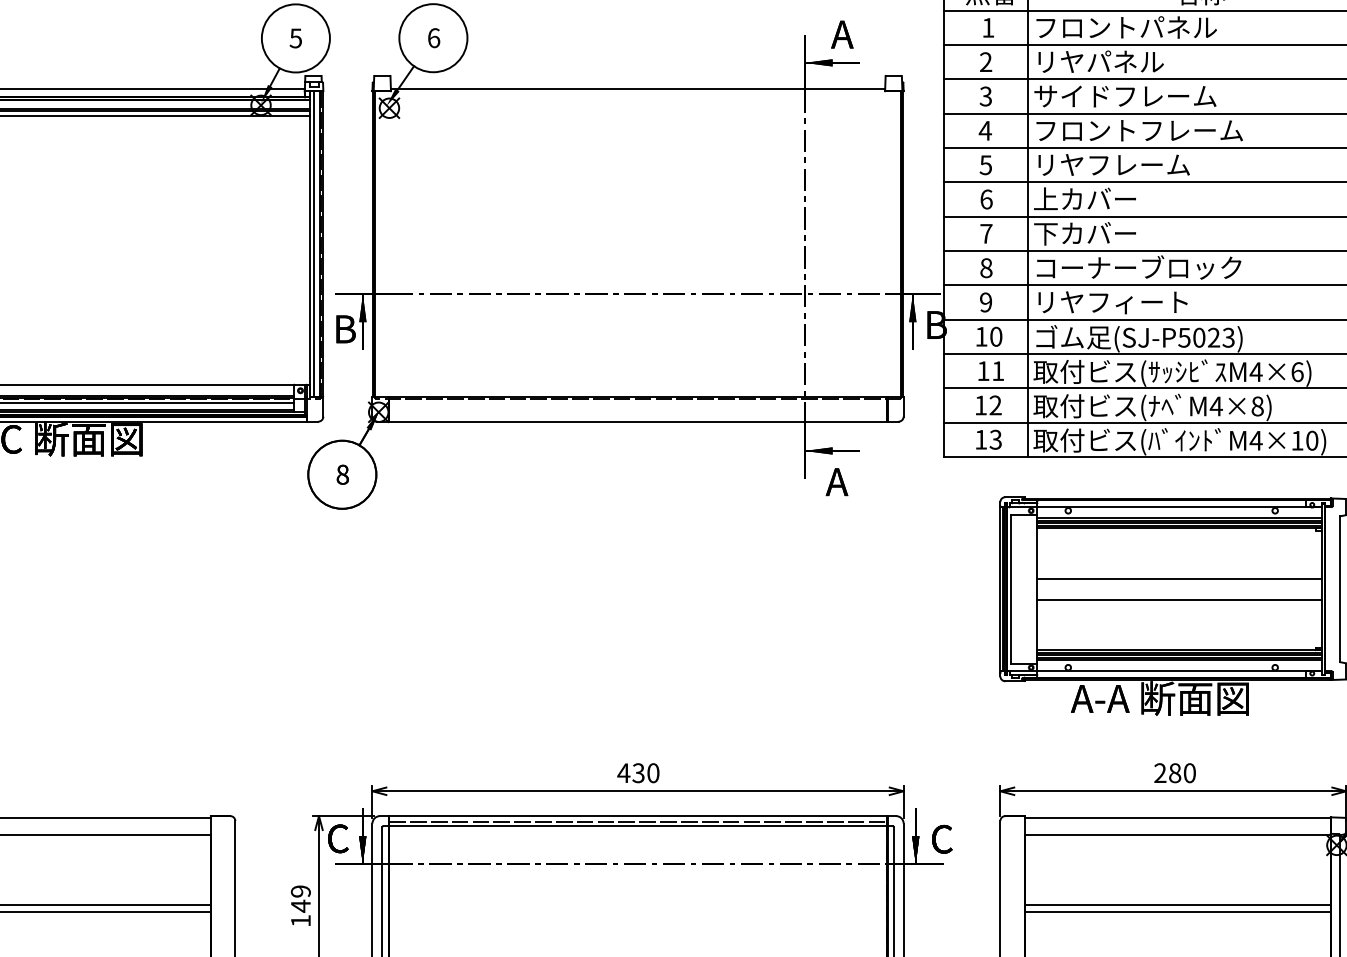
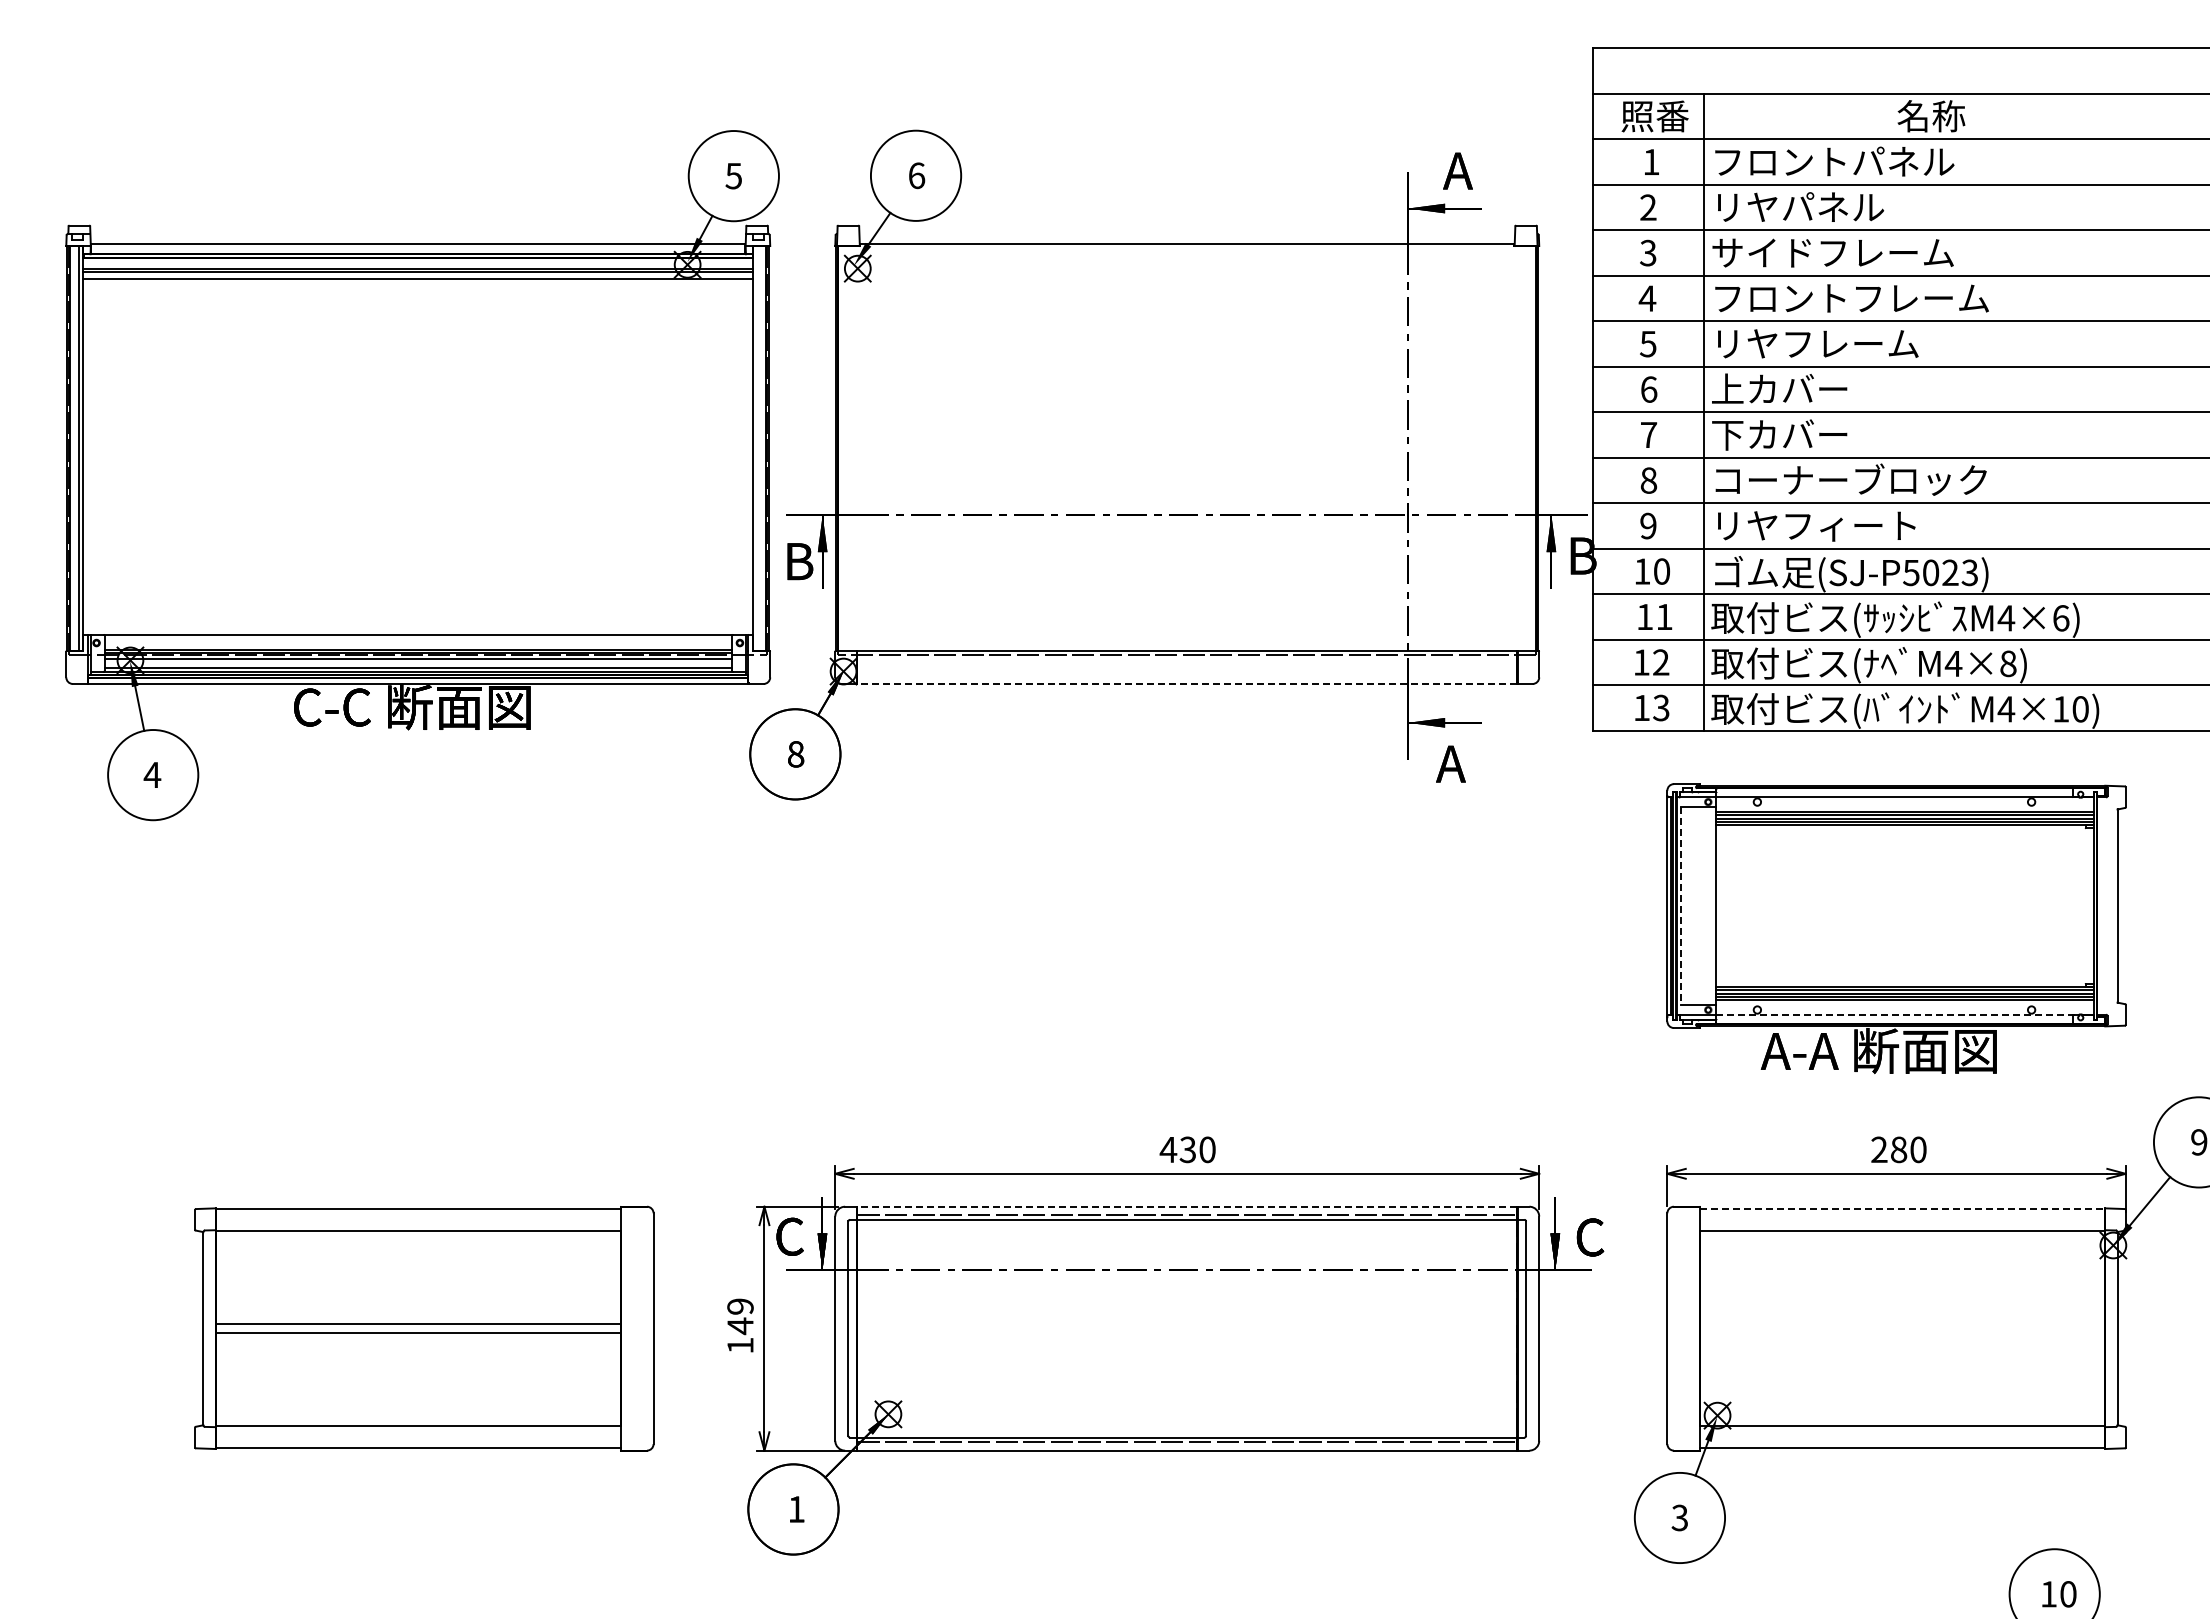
line: (313, 243) -> (757, 448), removed
line: (638, 421) -> (1187, 683), solid -> dashed
line: (1179, 579) -> (1904, 892), removed
line: (1011, 589) -> (1681, 906), solid -> dashed
line: (1179, 599) -> (1904, 919), removed
line: (1174, 671) -> (1898, 1014), solid -> dashed
line: (638, 815) -> (1187, 1206), solid -> dashed
line: (1177, 817) -> (1902, 1208), solid -> dashed
line: (1177, 904) -> (1902, 1324), removed
line: (1177, 911) -> (1902, 1333), removed

